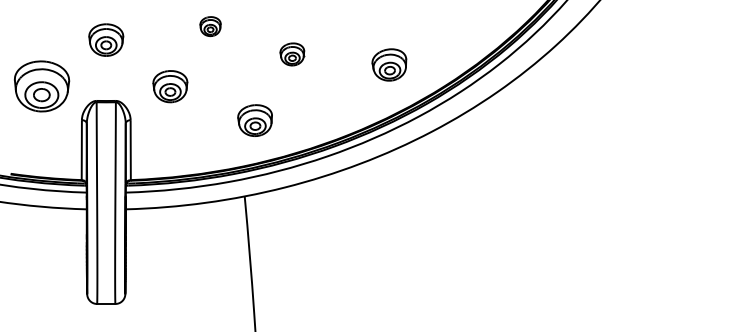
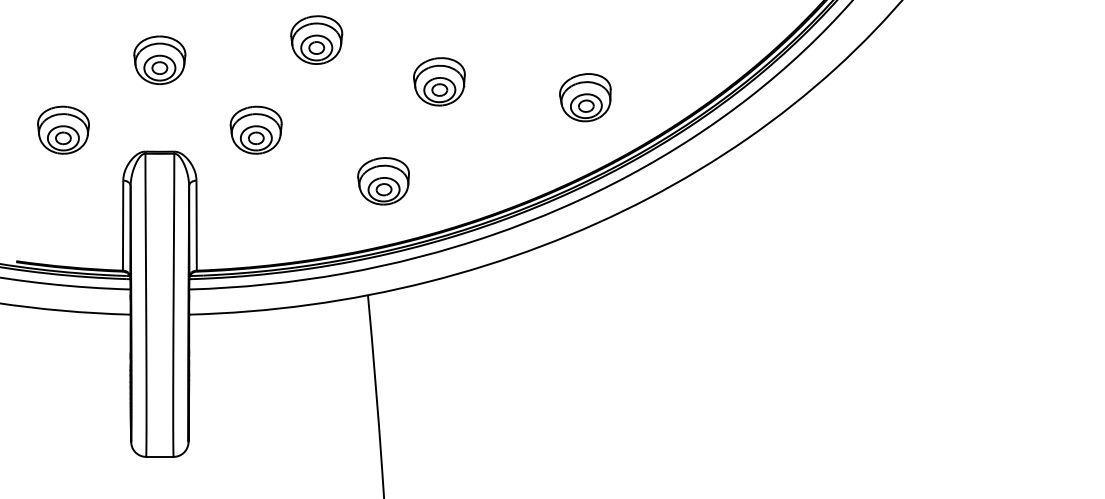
part: (210, 26) -> (316, 39), size x1.67
part: (292, 54) -> (439, 81), size x1.43
part: (42, 86) -> (64, 130), size x0.62

